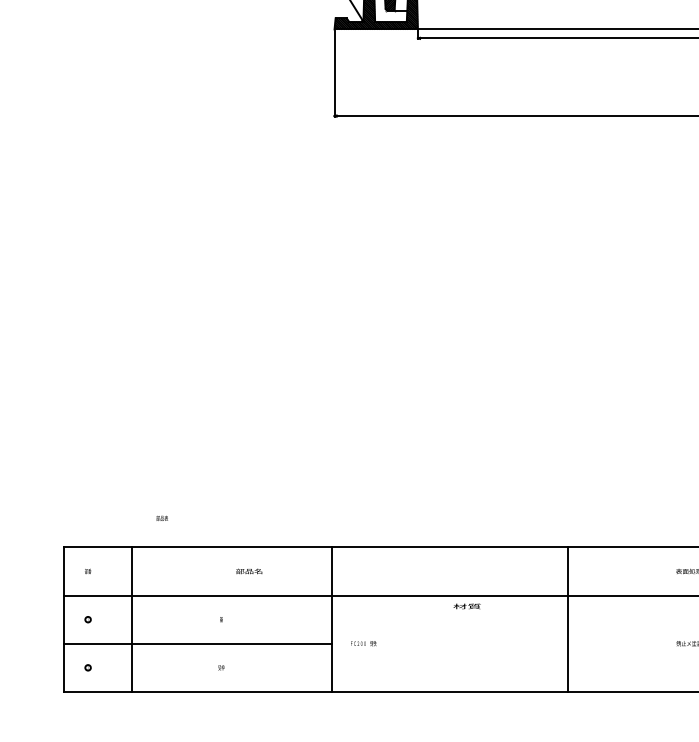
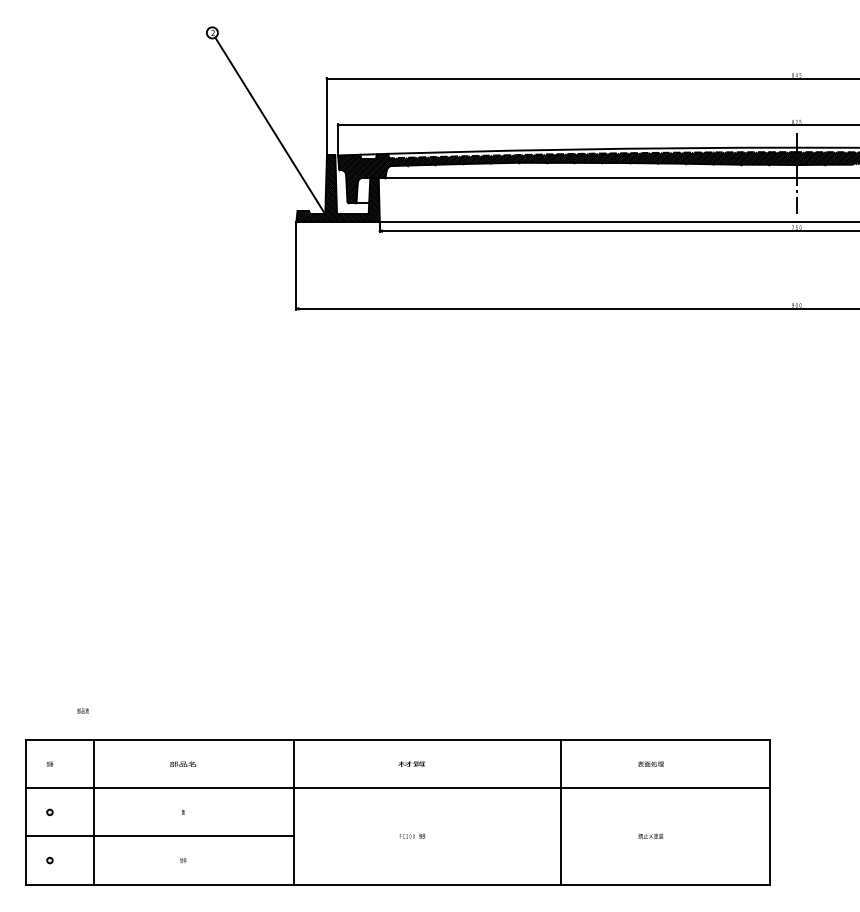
text: (161, 517) -> (82, 710), moved
text: (249, 570) -> (183, 763), moved
text: (466, 605) -> (411, 763), moved
line: (568, 619) -> (561, 812), moved
text: (363, 642) -> (412, 835), moved

